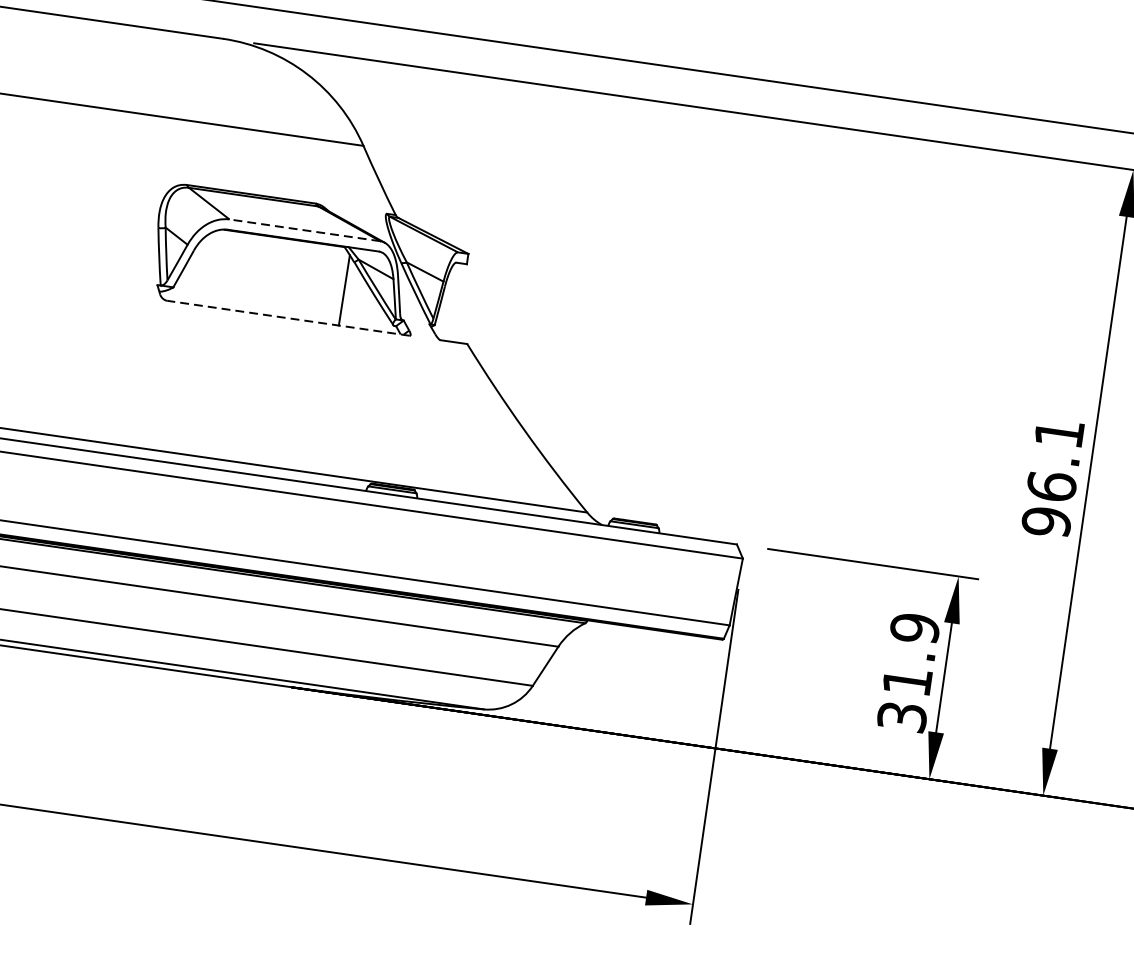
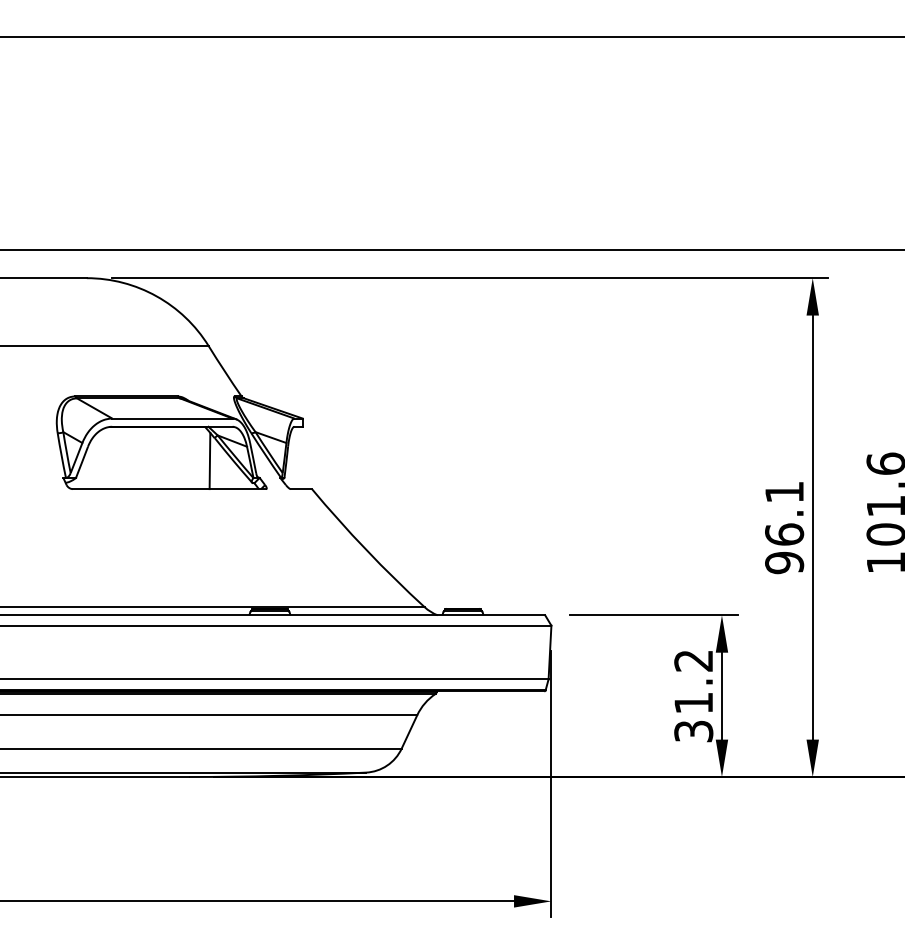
line: (303, 230) -> (171, 418), dashed -> solid
line: (288, 318) -> (169, 489), dashed -> solid
text: (914, 627) -> (693, 660), 31.9 -> 31.2

